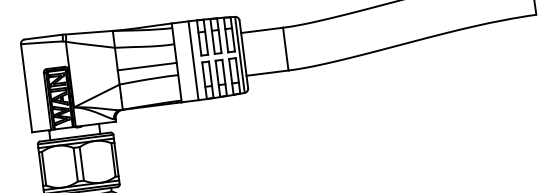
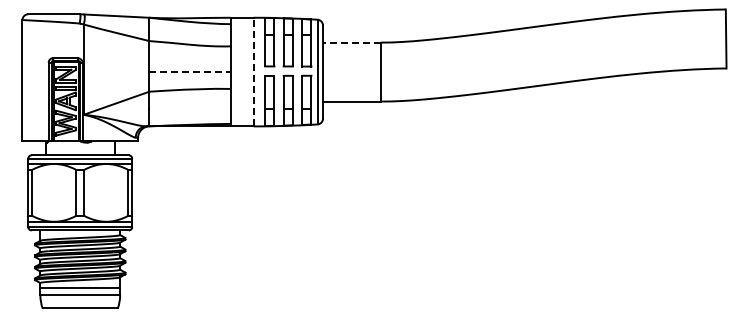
line: (261, 30) -> (351, 42), solid -> dashed
line: (193, 60) -> (253, 71), solid -> dashed
line: (147, 66) -> (189, 72), solid -> dashed

